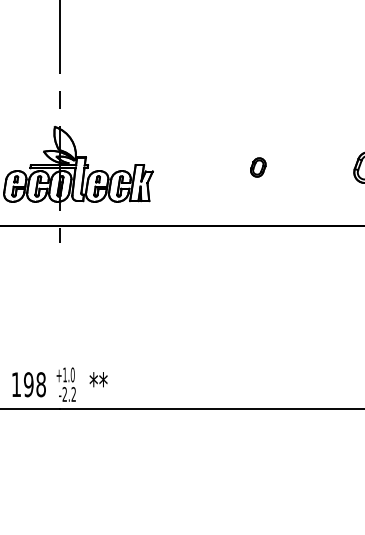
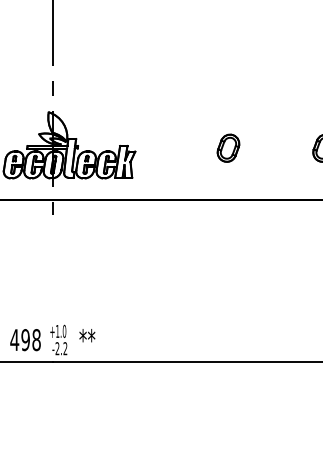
part: (258, 166) -> (228, 147), size x1.67
text: (16, 384) -> (14, 339), 198 -> 498

